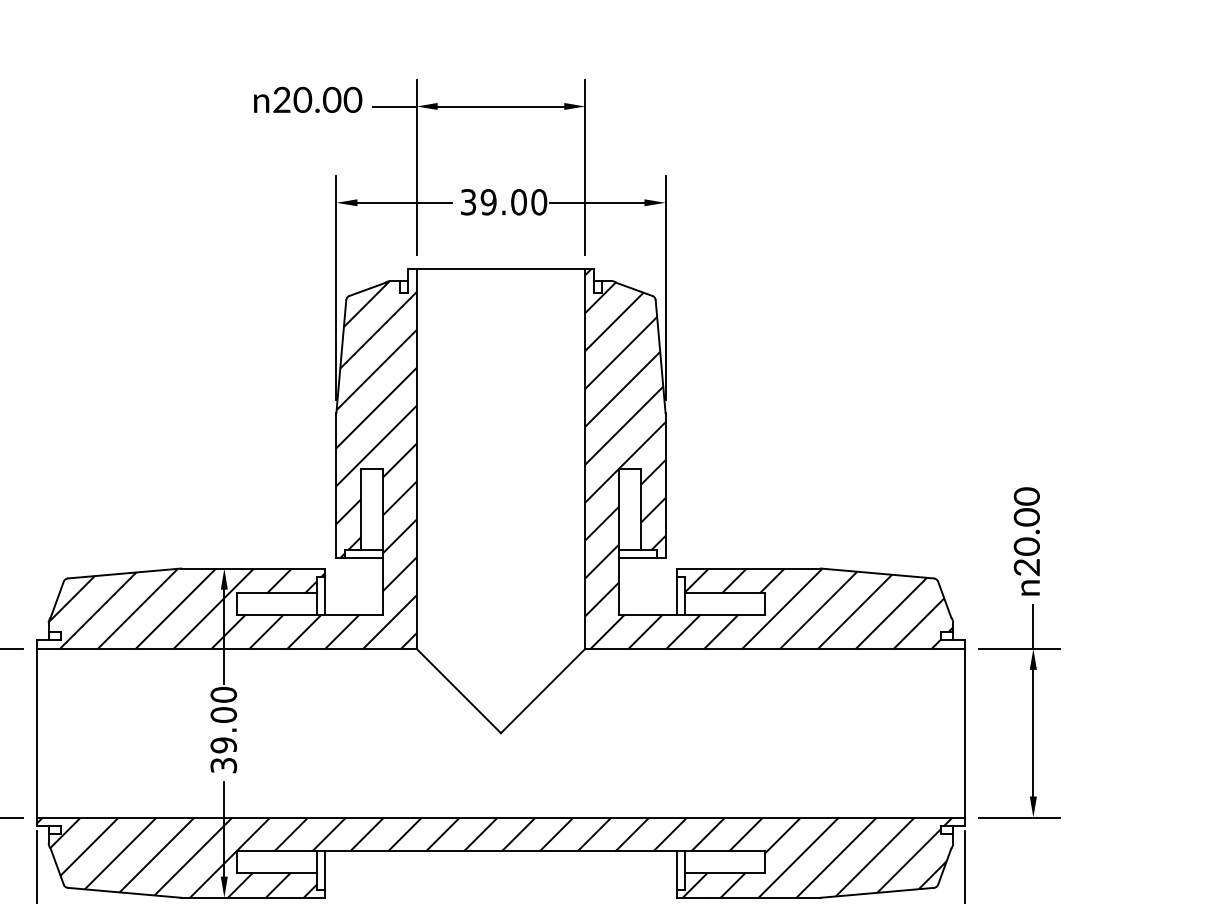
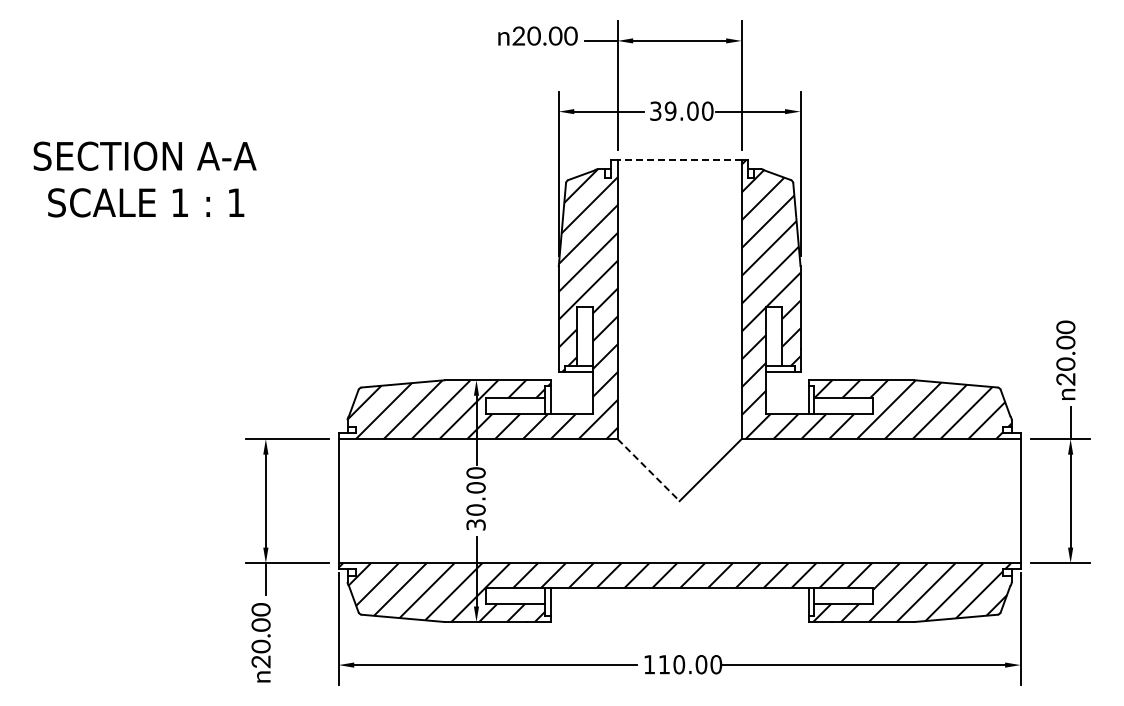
line: (500, 269) -> (679, 160), solid -> dashed
line: (458, 691) -> (648, 470), solid -> dashed
text: (222, 744) -> (475, 509), 39.00 -> 30.00

